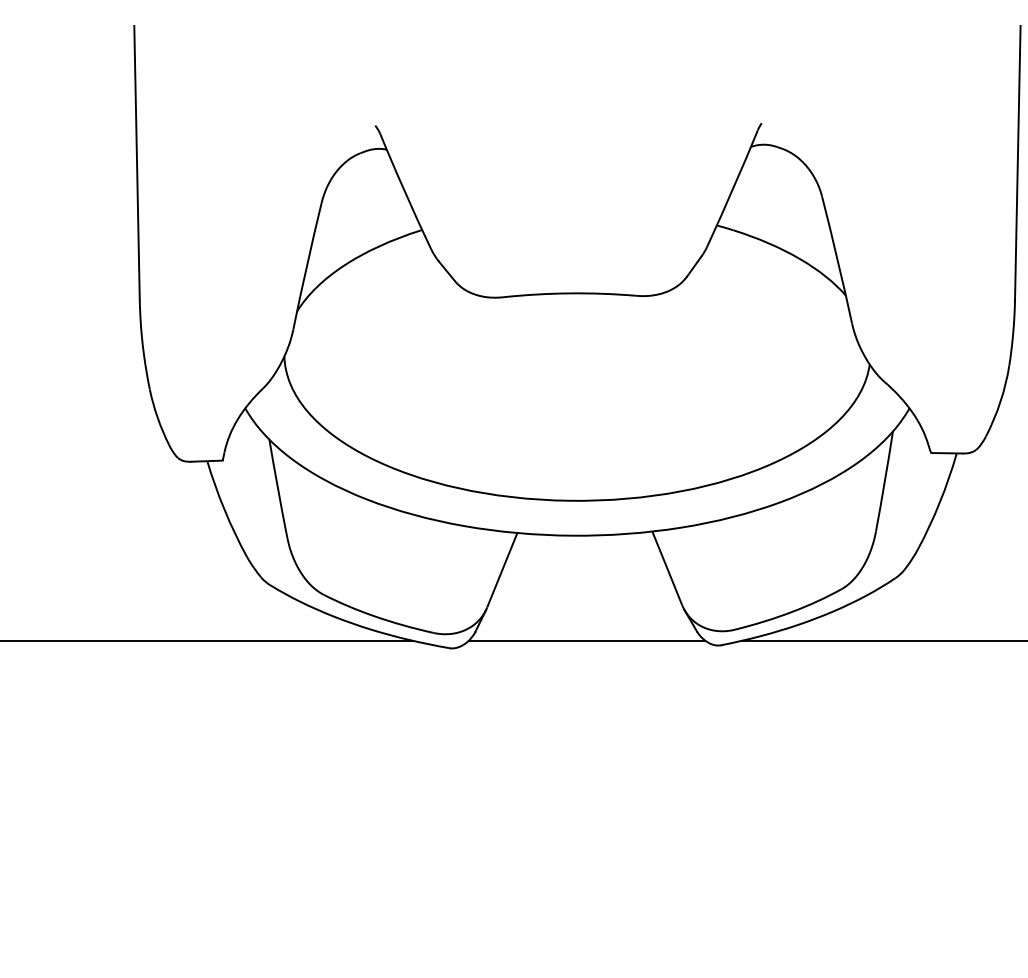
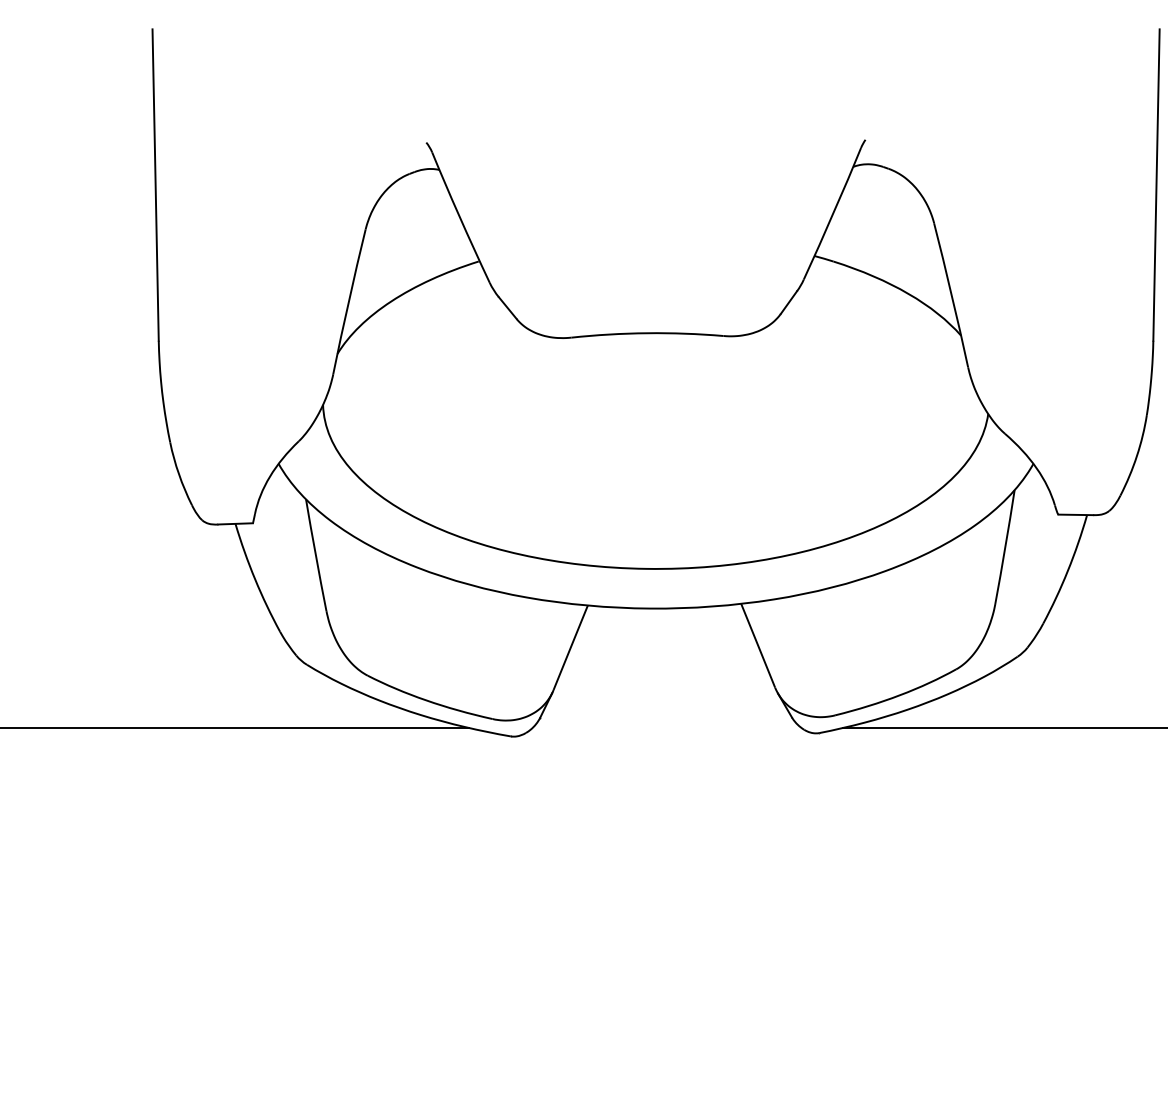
line: (586, 641) -> (666, 728), removed

